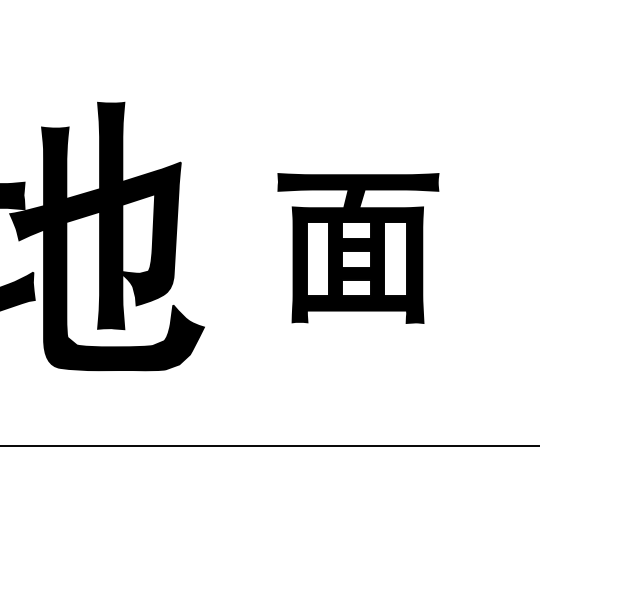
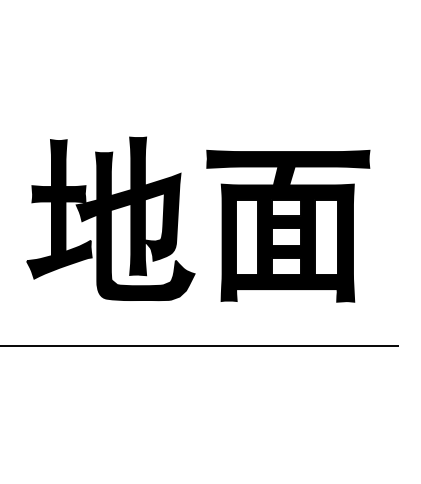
part: (358, 247) -> (288, 225), size x1.67

